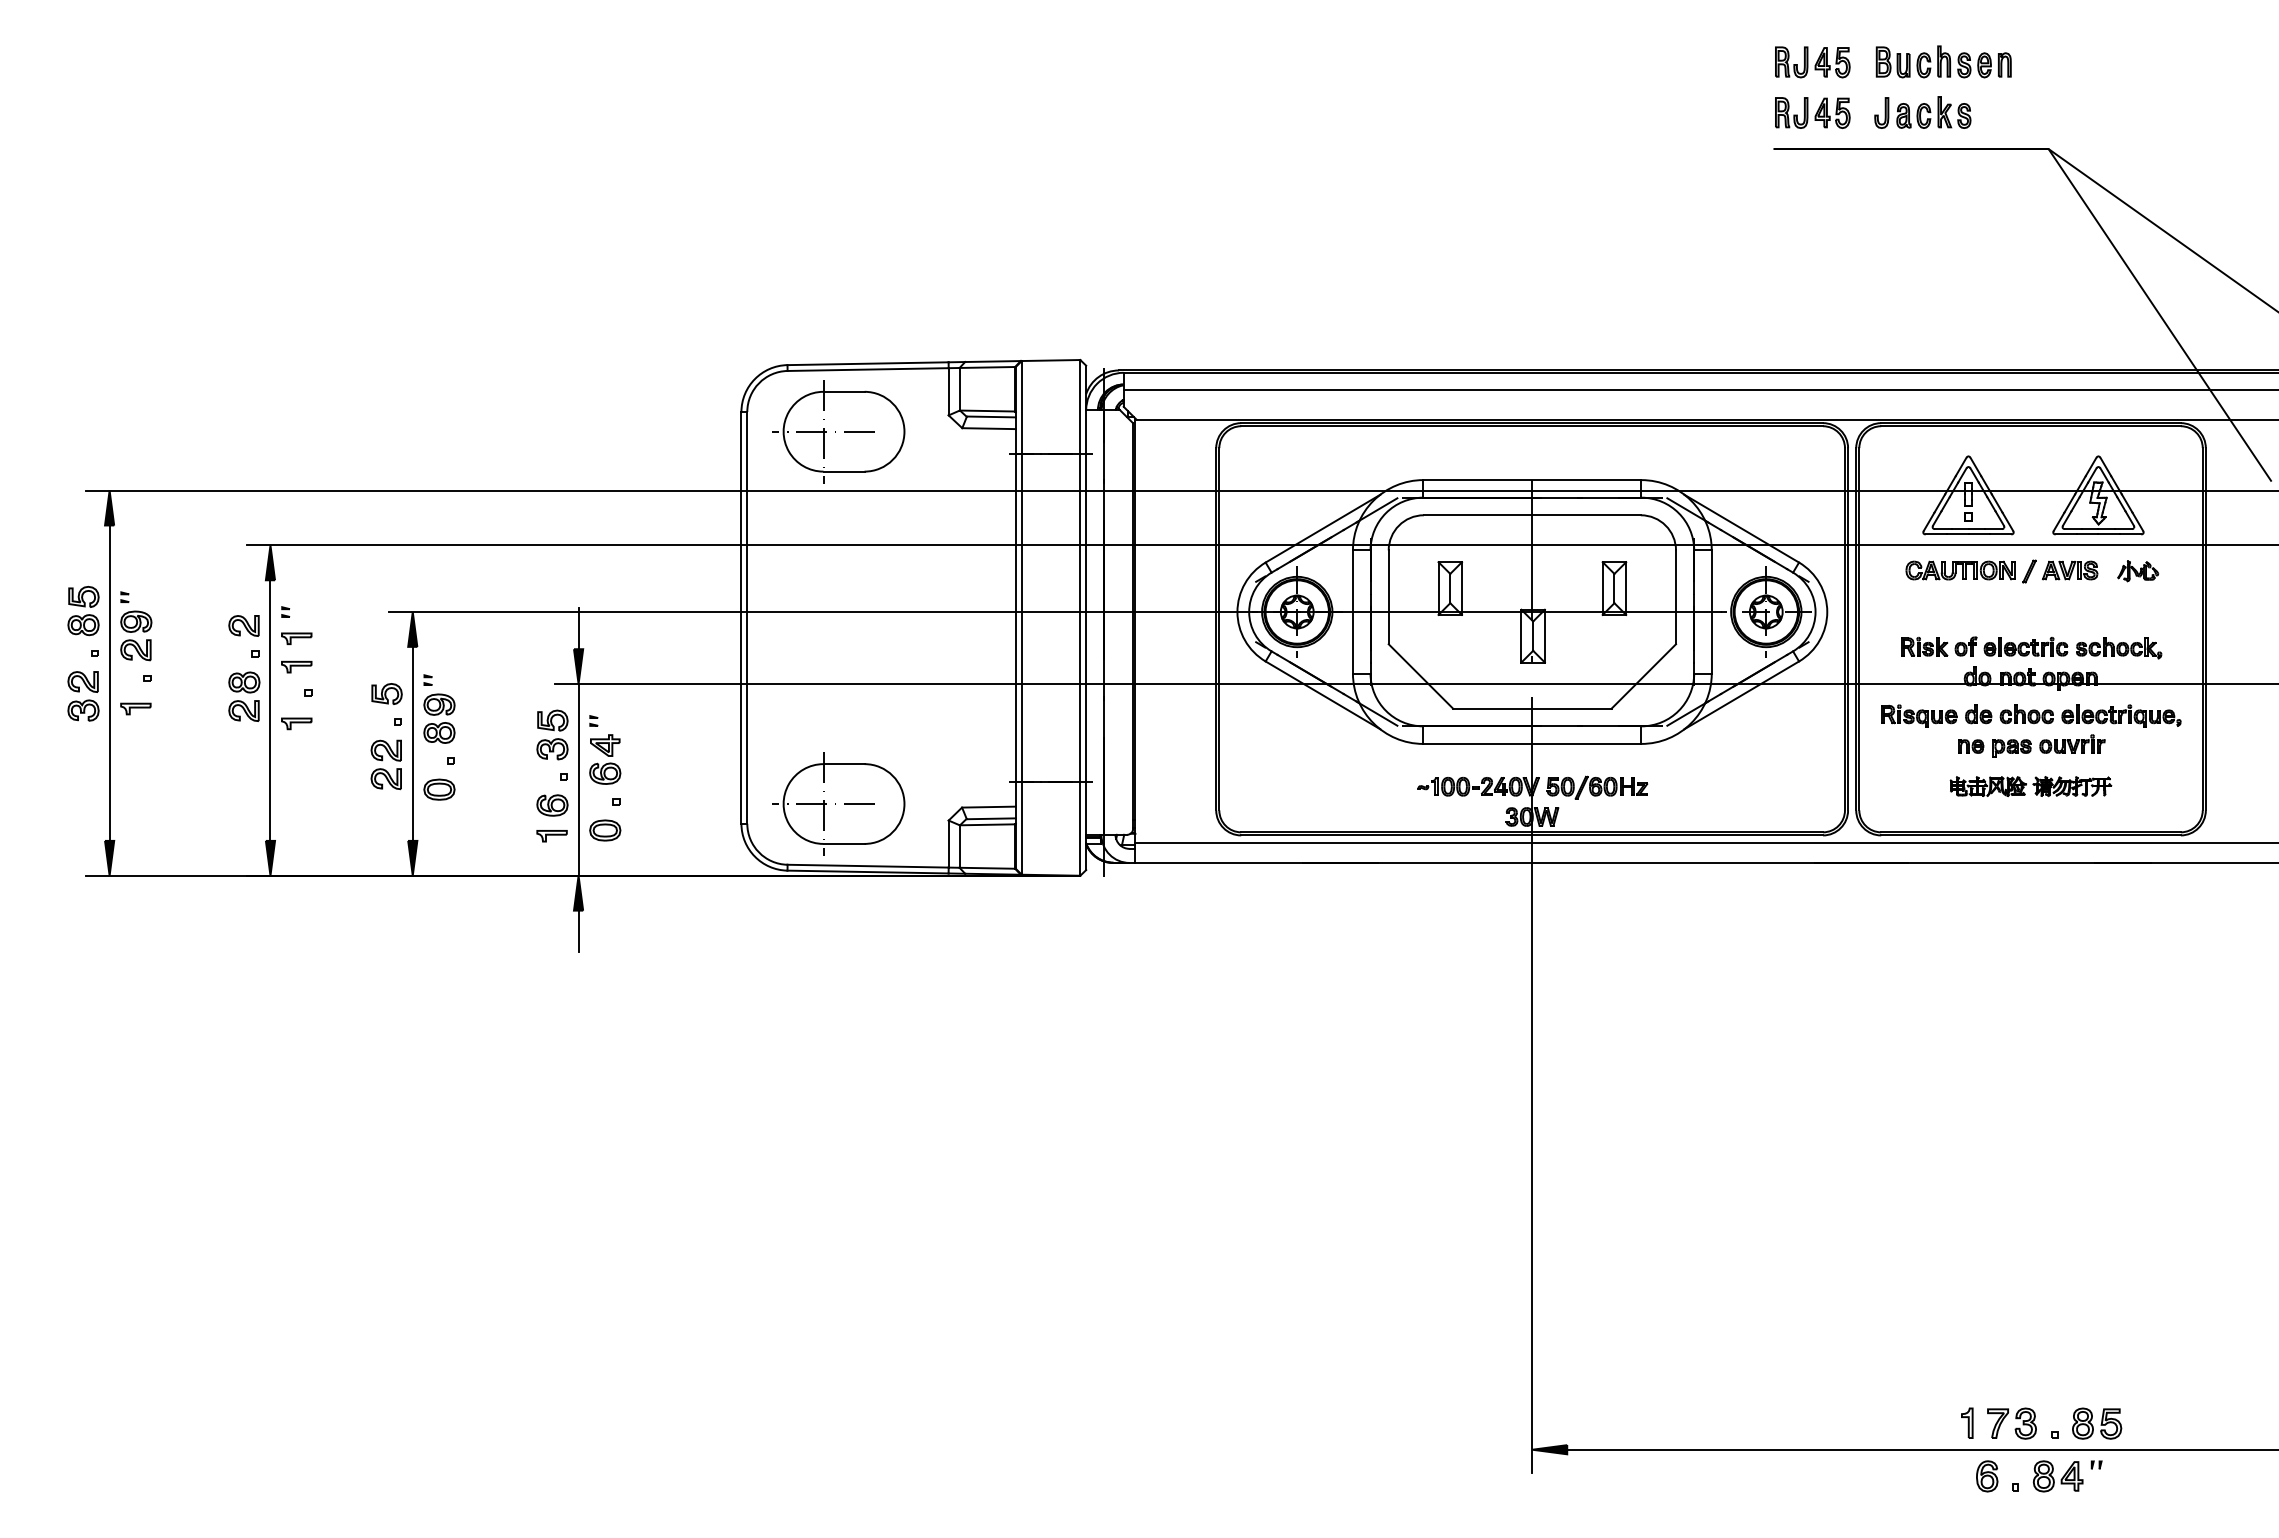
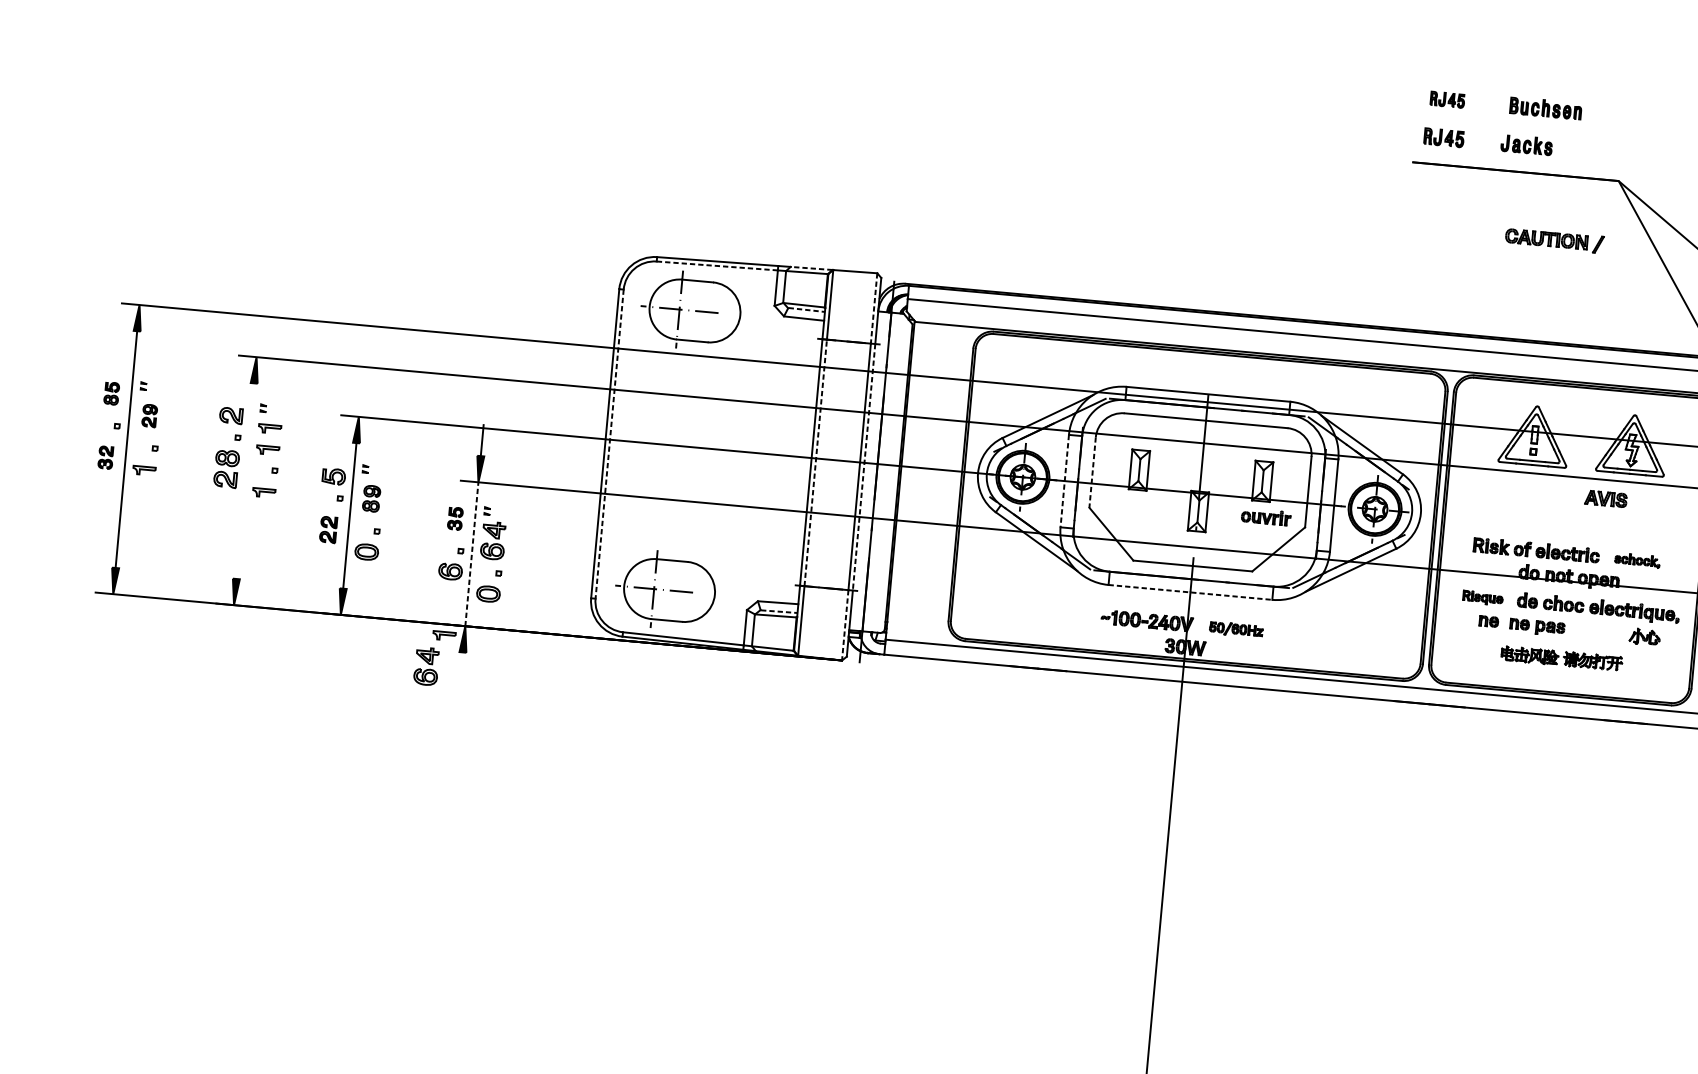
part: (1943, 61) -> (1545, 108), size x0.7
part: (1812, 62) -> (1447, 99), size x0.6
part: (1812, 112) -> (1443, 137), size x0.7
part: (1922, 112) -> (1526, 145), size x0.7
line: (992, 361) -> (811, 268), solid -> dashed
line: (868, 369) -> (717, 265), solid -> dashed
line: (1080, 406) -> (874, 308), solid -> dashed
line: (992, 416) -> (807, 309), solid -> dashed
part: (1970, 571) -> (1554, 240), moved
part: (2138, 571) -> (1645, 637), moved
line: (1388, 597) -> (1092, 472), solid -> dashed
part: (83, 610) -> (111, 393), size x0.6
line: (1352, 612) -> (1064, 481), solid -> dashed
line: (747, 617) -> (609, 443), solid -> dashed
line: (1021, 617) -> (815, 462), solid -> dashed
line: (1086, 618) -> (864, 467), solid -> dashed
part: (136, 635) -> (149, 415), size x0.6
part: (2119, 648) -> (1637, 560), size x0.7
part: (83, 696) -> (105, 457), size x0.6
line: (270, 710) -> (245, 481), removed
part: (1919, 715) -> (1483, 597), size x0.7
part: (439, 718) -> (371, 498), size x0.7
part: (552, 734) -> (455, 518), size x0.6
line: (1532, 743) -> (1190, 592), solid -> dashed
part: (2072, 743) -> (1266, 516), moved
part: (1930, 746) -> (1489, 621), added
part: (385, 764) -> (327, 529), size x0.7
line: (578, 779) -> (471, 553), solid -> dashed
part: (1597, 787) -> (1236, 629), size x0.7
line: (992, 818) -> (780, 611), solid -> dashed
line: (1080, 828) -> (845, 625), solid -> dashed
part: (551, 836) -> (443, 636), moved
line: (578, 930) -> (461, 667), removed
part: (532, 933) -> (426, 666), added

